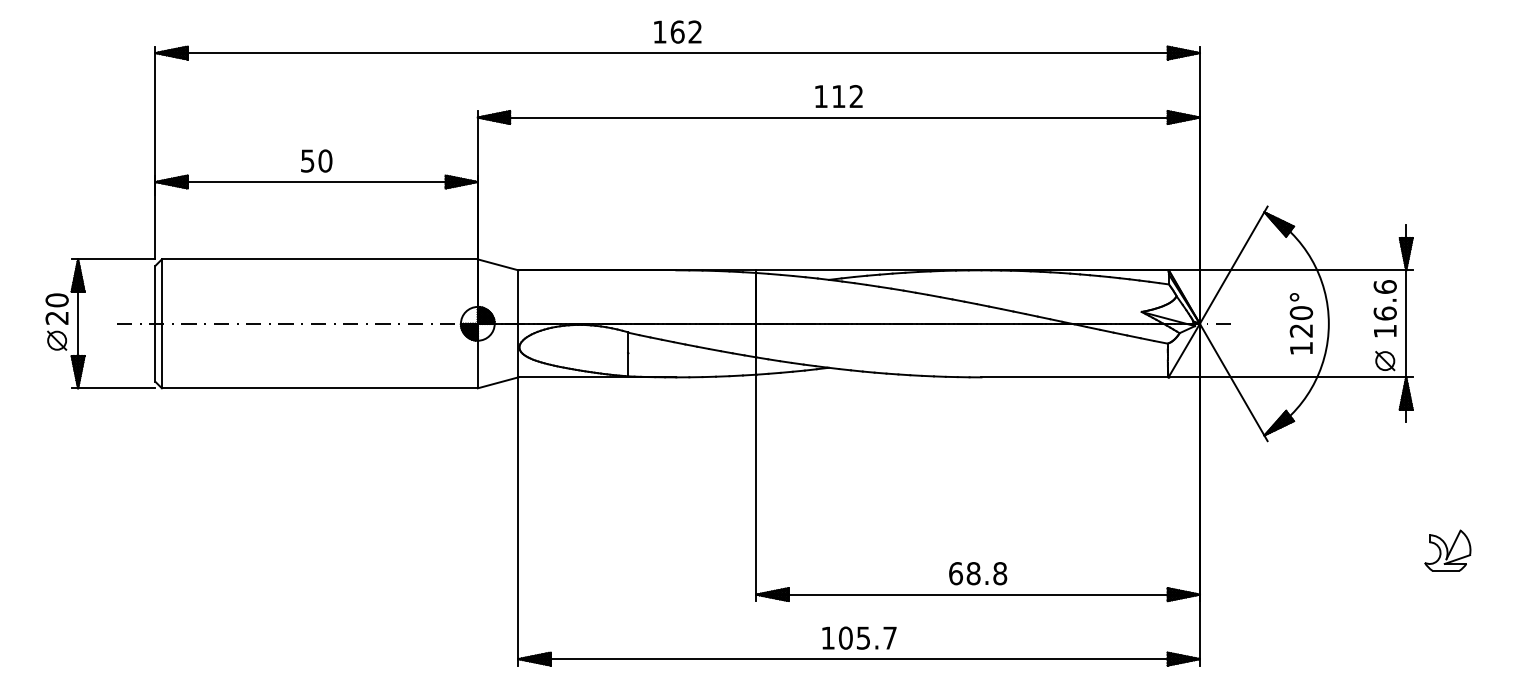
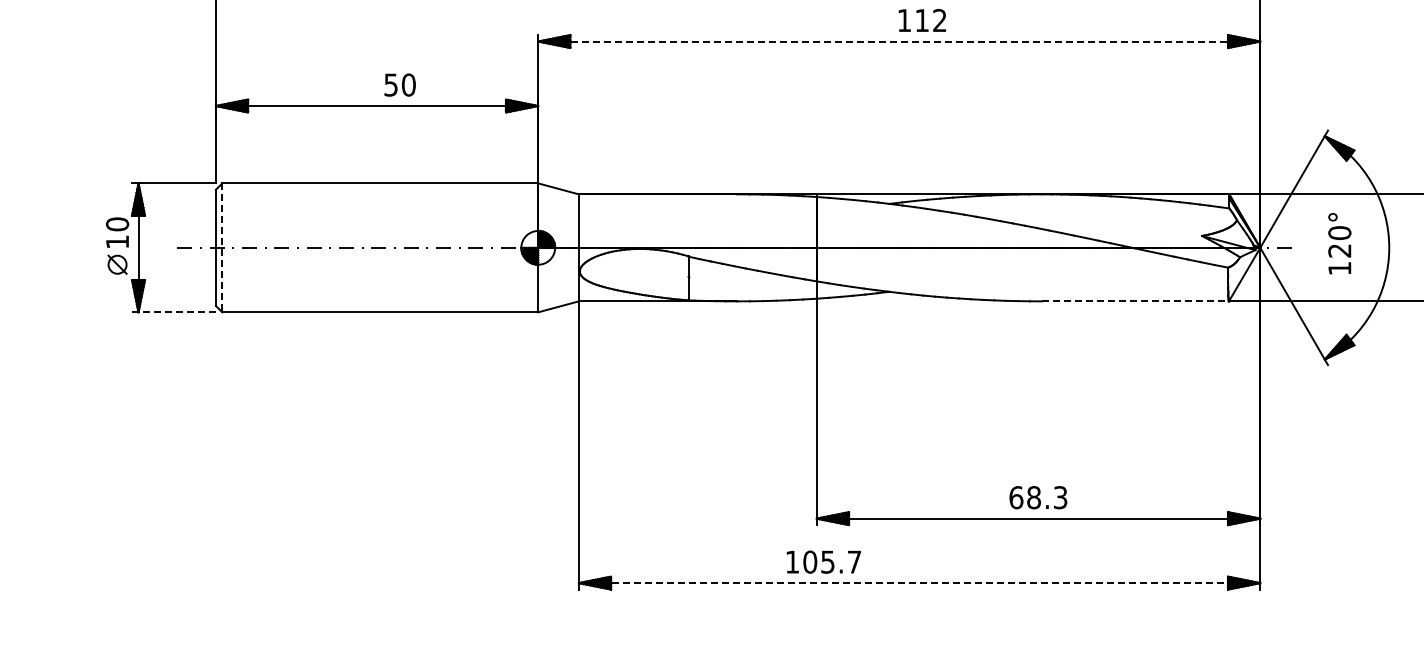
text: (838, 96) -> (921, 20), moved
line: (839, 117) -> (899, 41), solid -> dashed
text: (316, 160) -> (399, 84), moved
text: (56, 317) -> (116, 241), 20 -> 10
text: (1301, 323) -> (1339, 243), moved
line: (161, 324) -> (221, 248), solid -> dashed
line: (1075, 377) -> (1135, 301), solid -> dashed
line: (113, 388) -> (173, 312), solid -> dashed
text: (1000, 573) -> (1060, 497), 68.8 -> 68.3
text: (859, 637) -> (823, 561), moved
line: (859, 659) -> (919, 583), solid -> dashed

